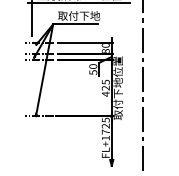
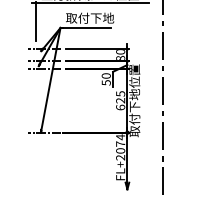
text: (105, 94) -> (120, 107), 425 -> 625
text: (105, 129) -> (120, 147), FL+1725 -> FL+2074

